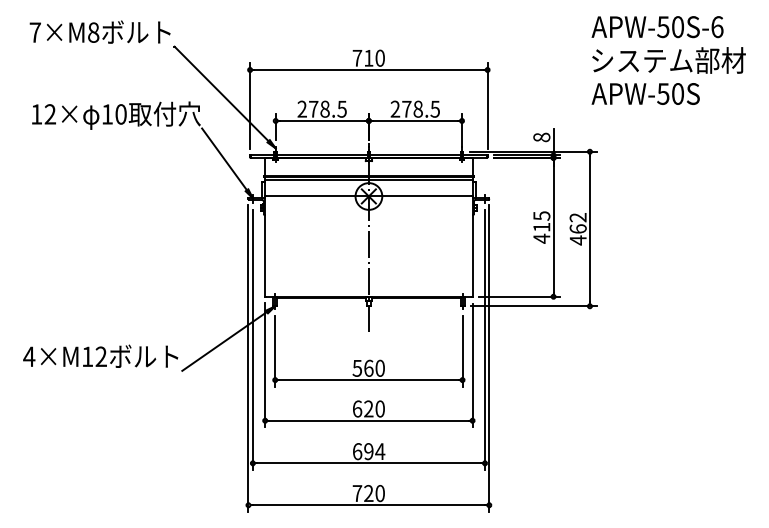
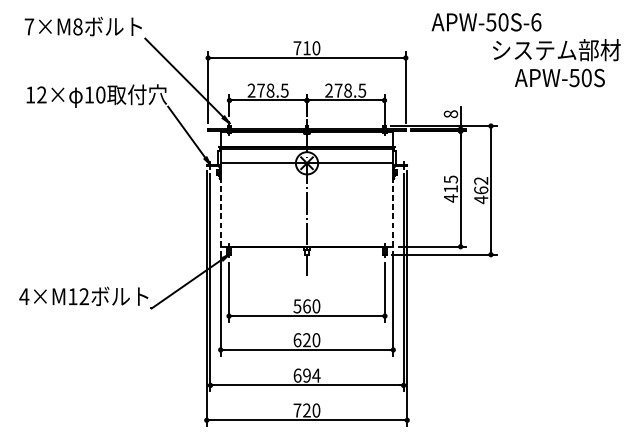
text: (657, 27) -> (486, 22), moved
text: (645, 93) -> (559, 77), moved
line: (265, 255) -> (220, 212), solid -> dashed
line: (472, 255) -> (393, 212), solid -> dashed

